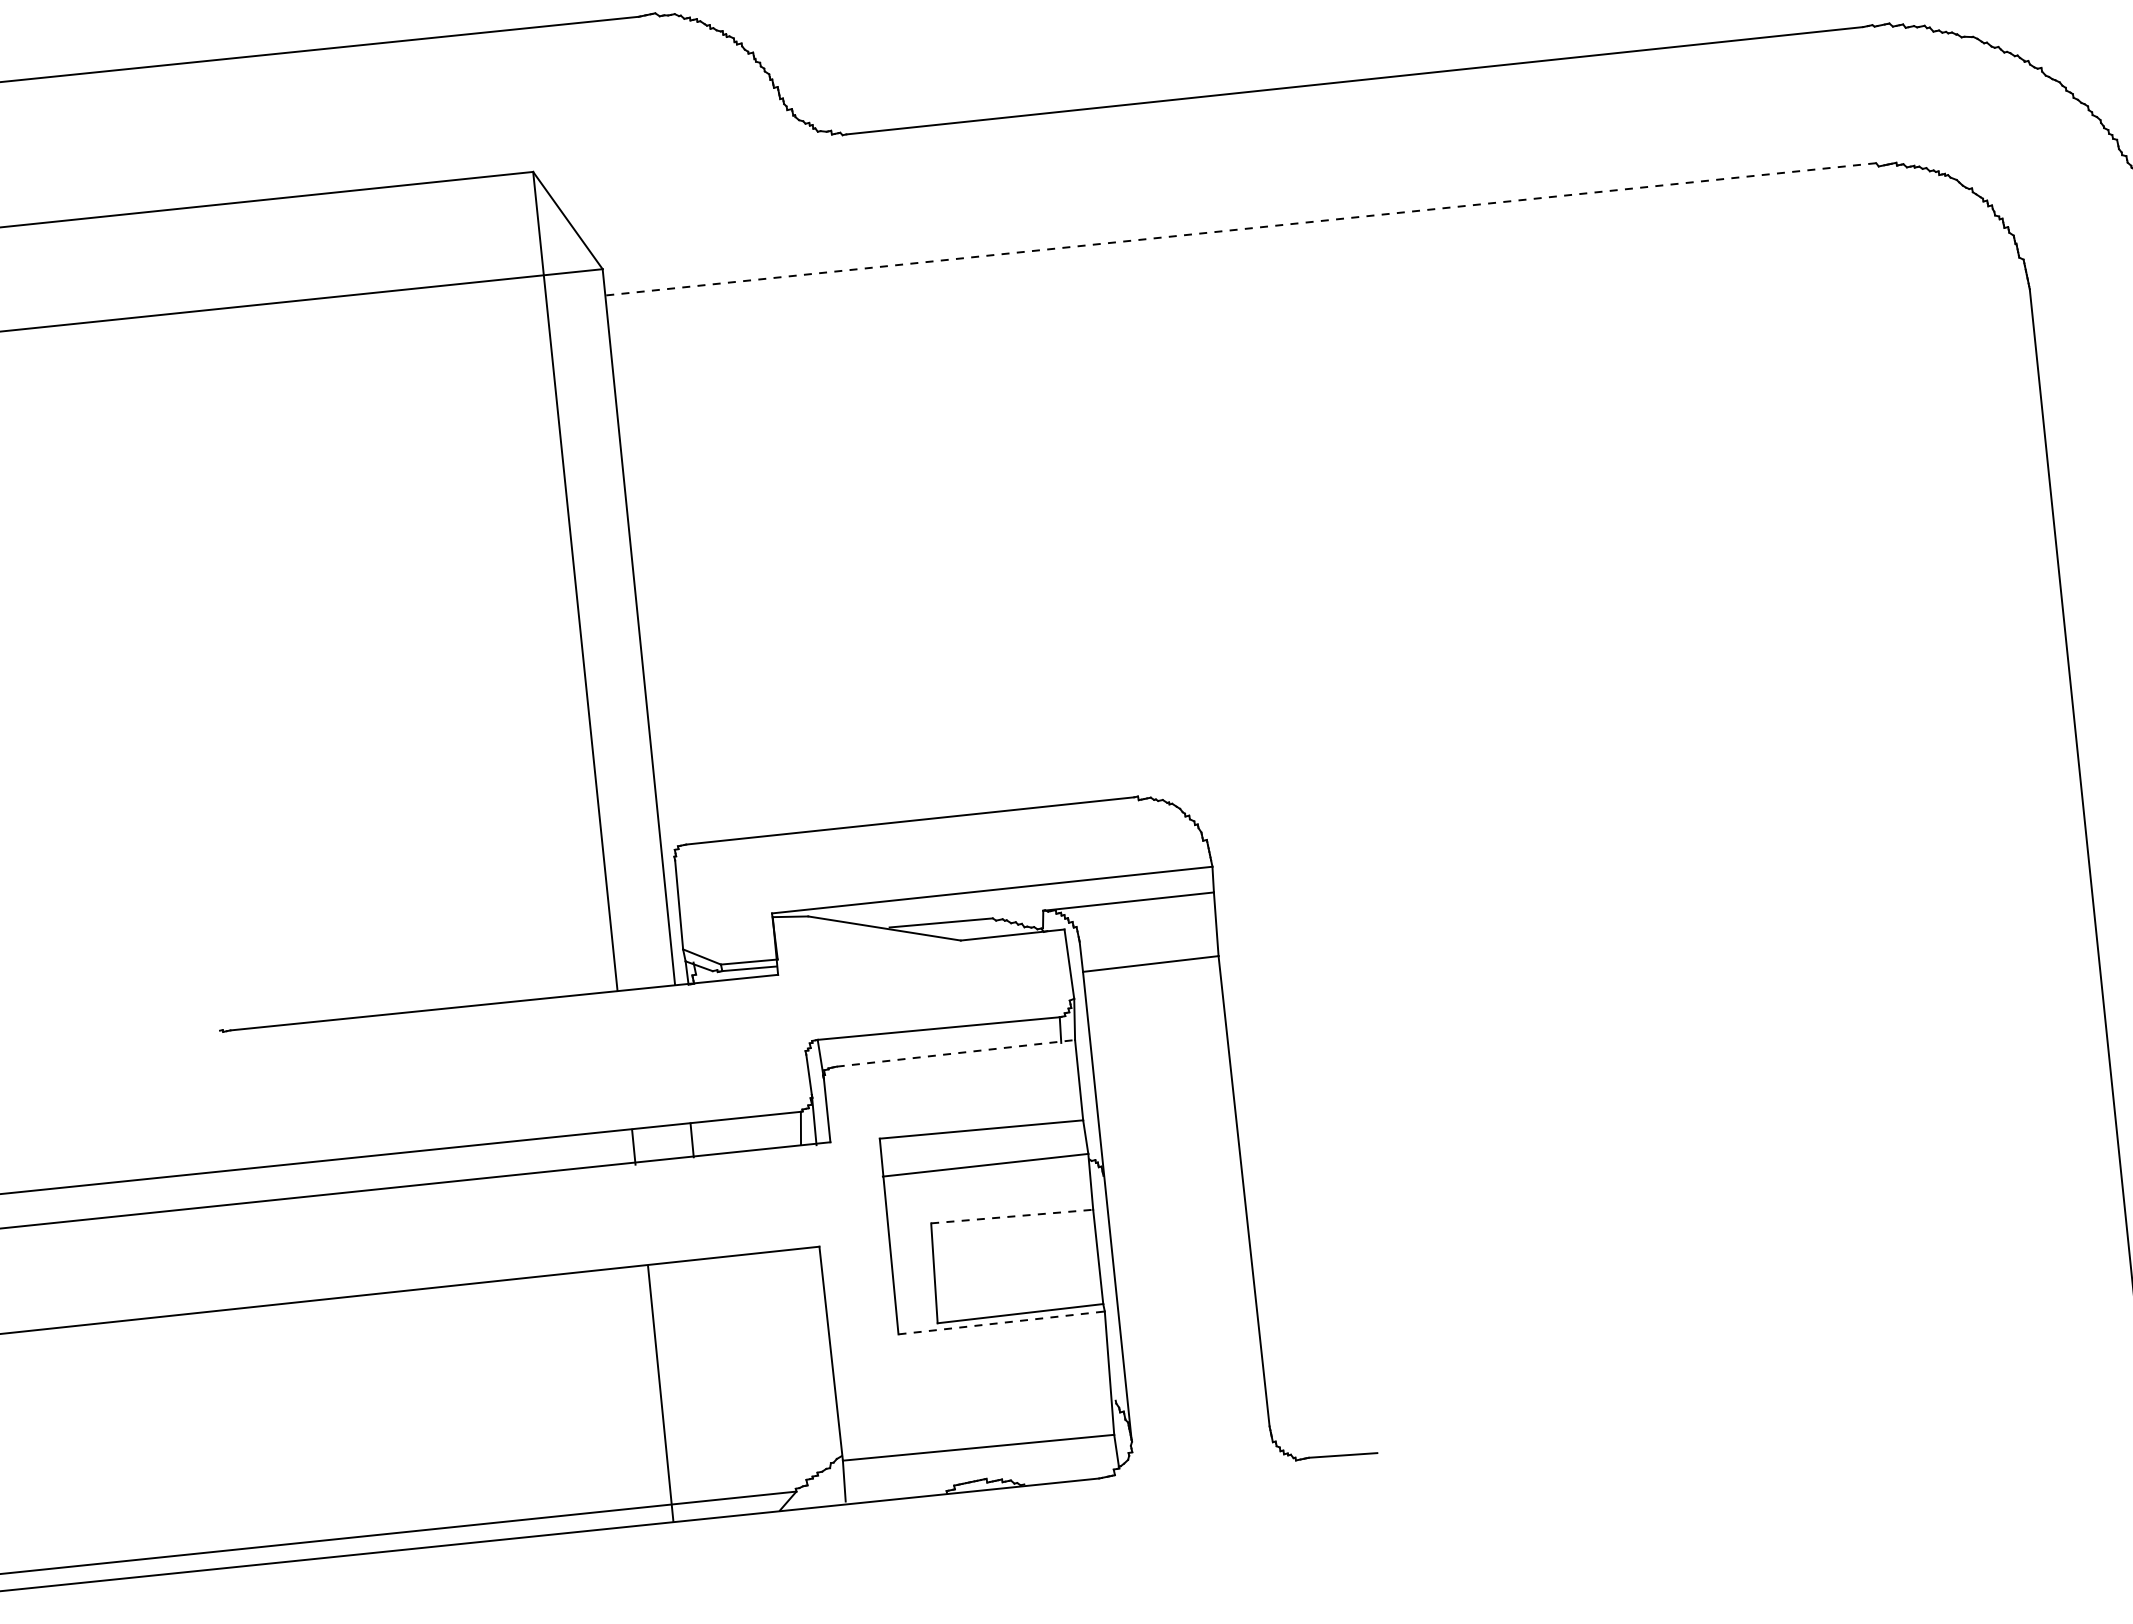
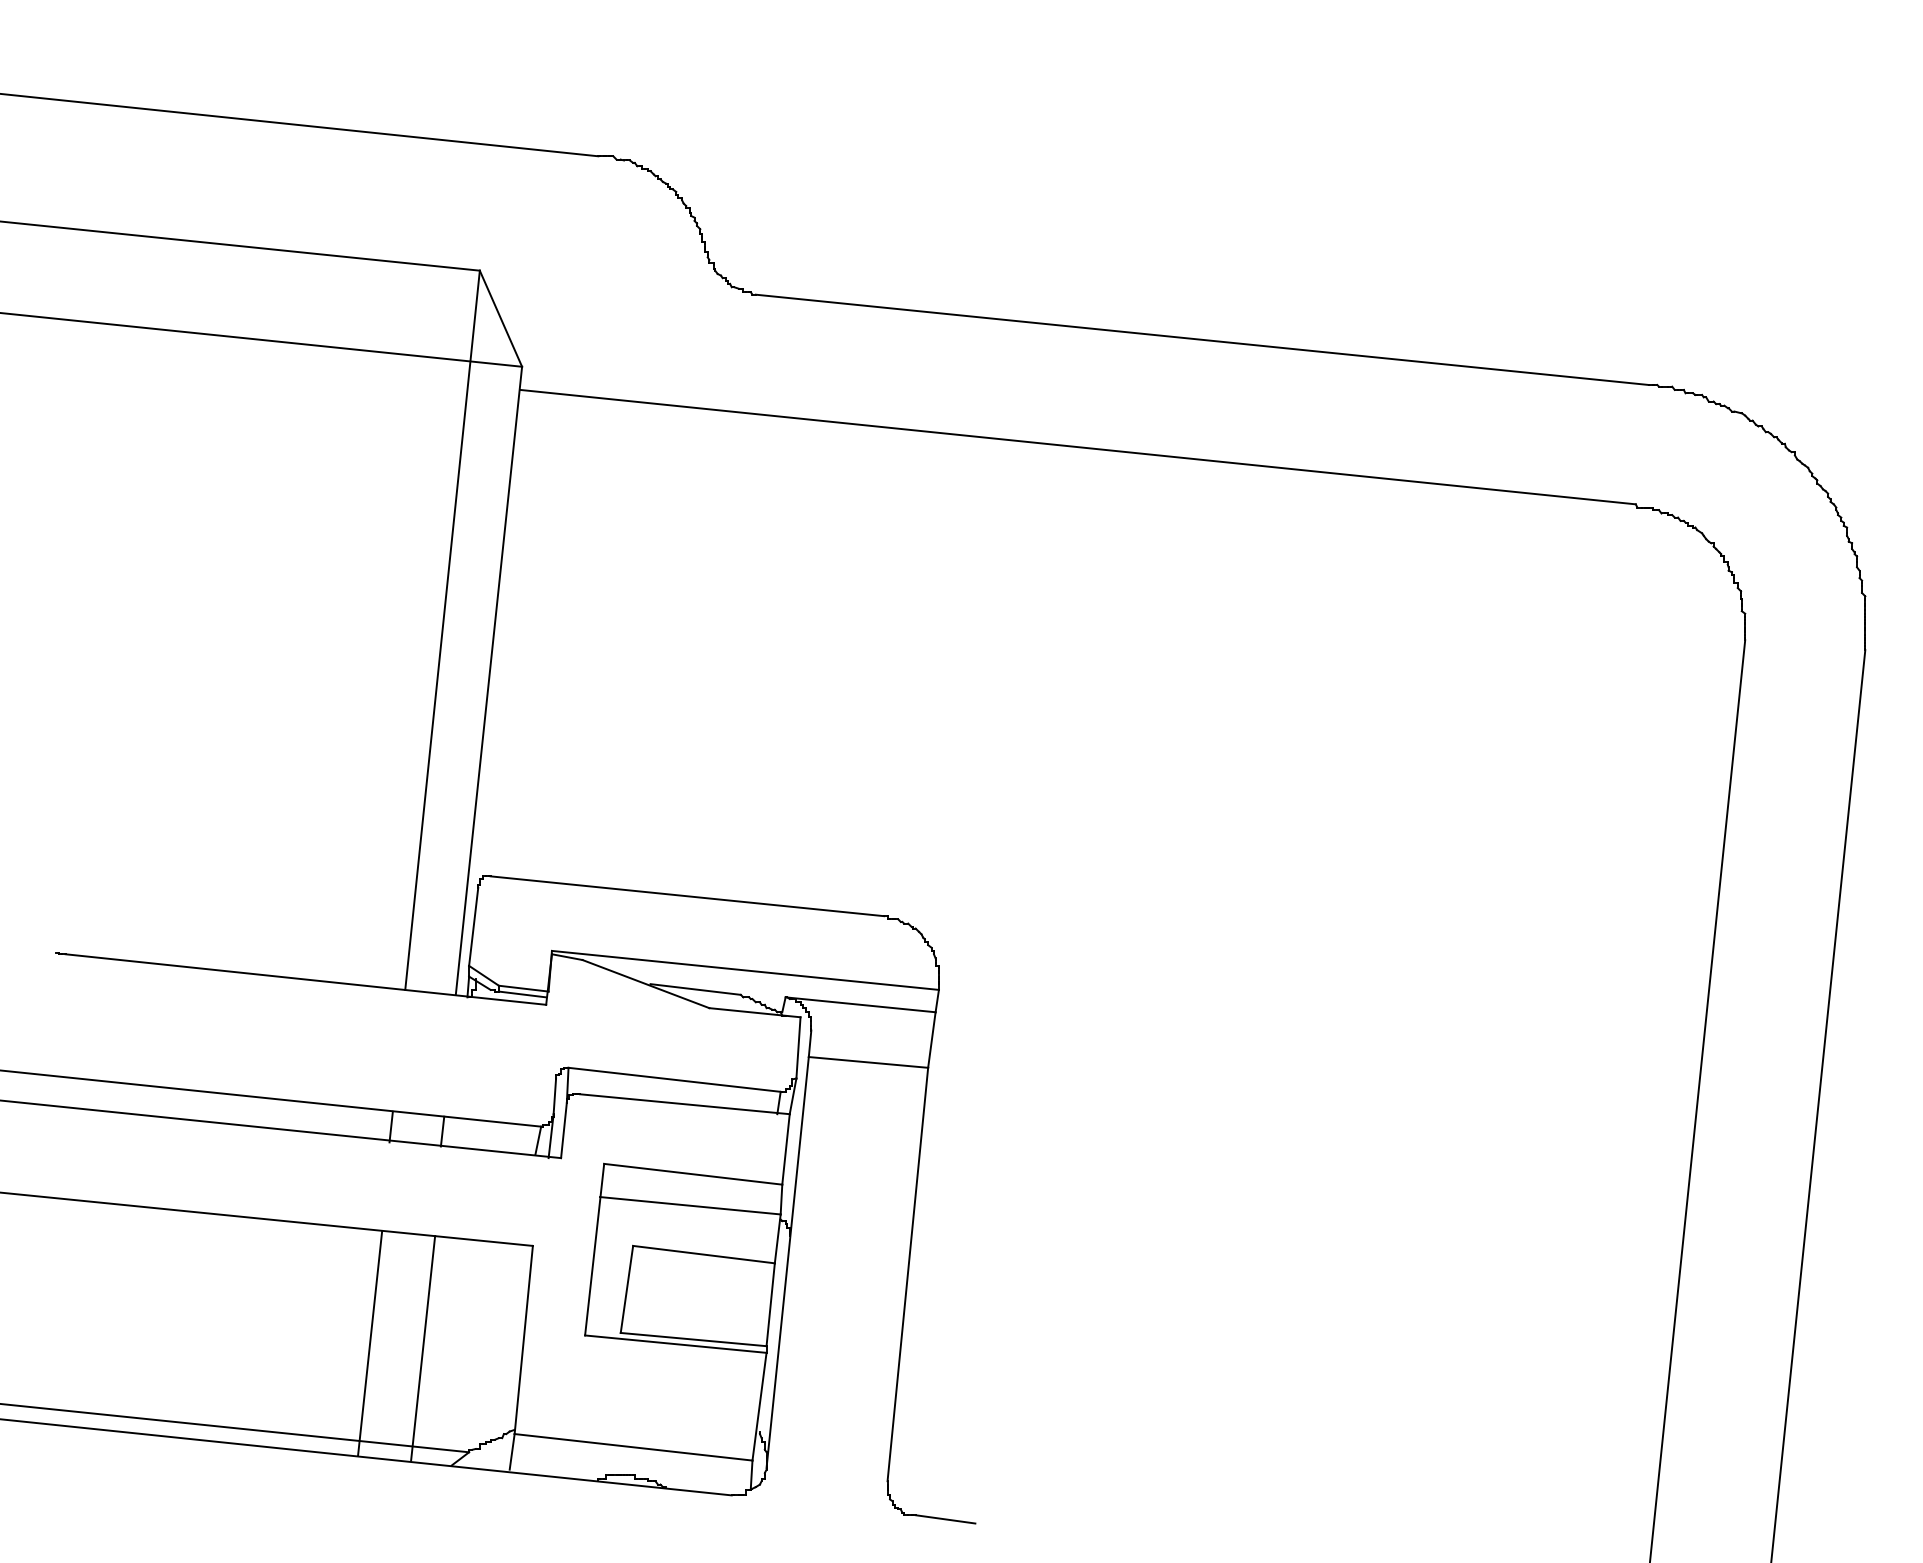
line: (1241, 229) -> (1078, 447), dashed -> solid
line: (956, 1053) -> (685, 1104), dashed -> solid
line: (1012, 1216) -> (704, 1254), dashed -> solid
line: (1002, 1323) -> (676, 1344), dashed -> solid
line: (721, 1386) -> (423, 1348), added

